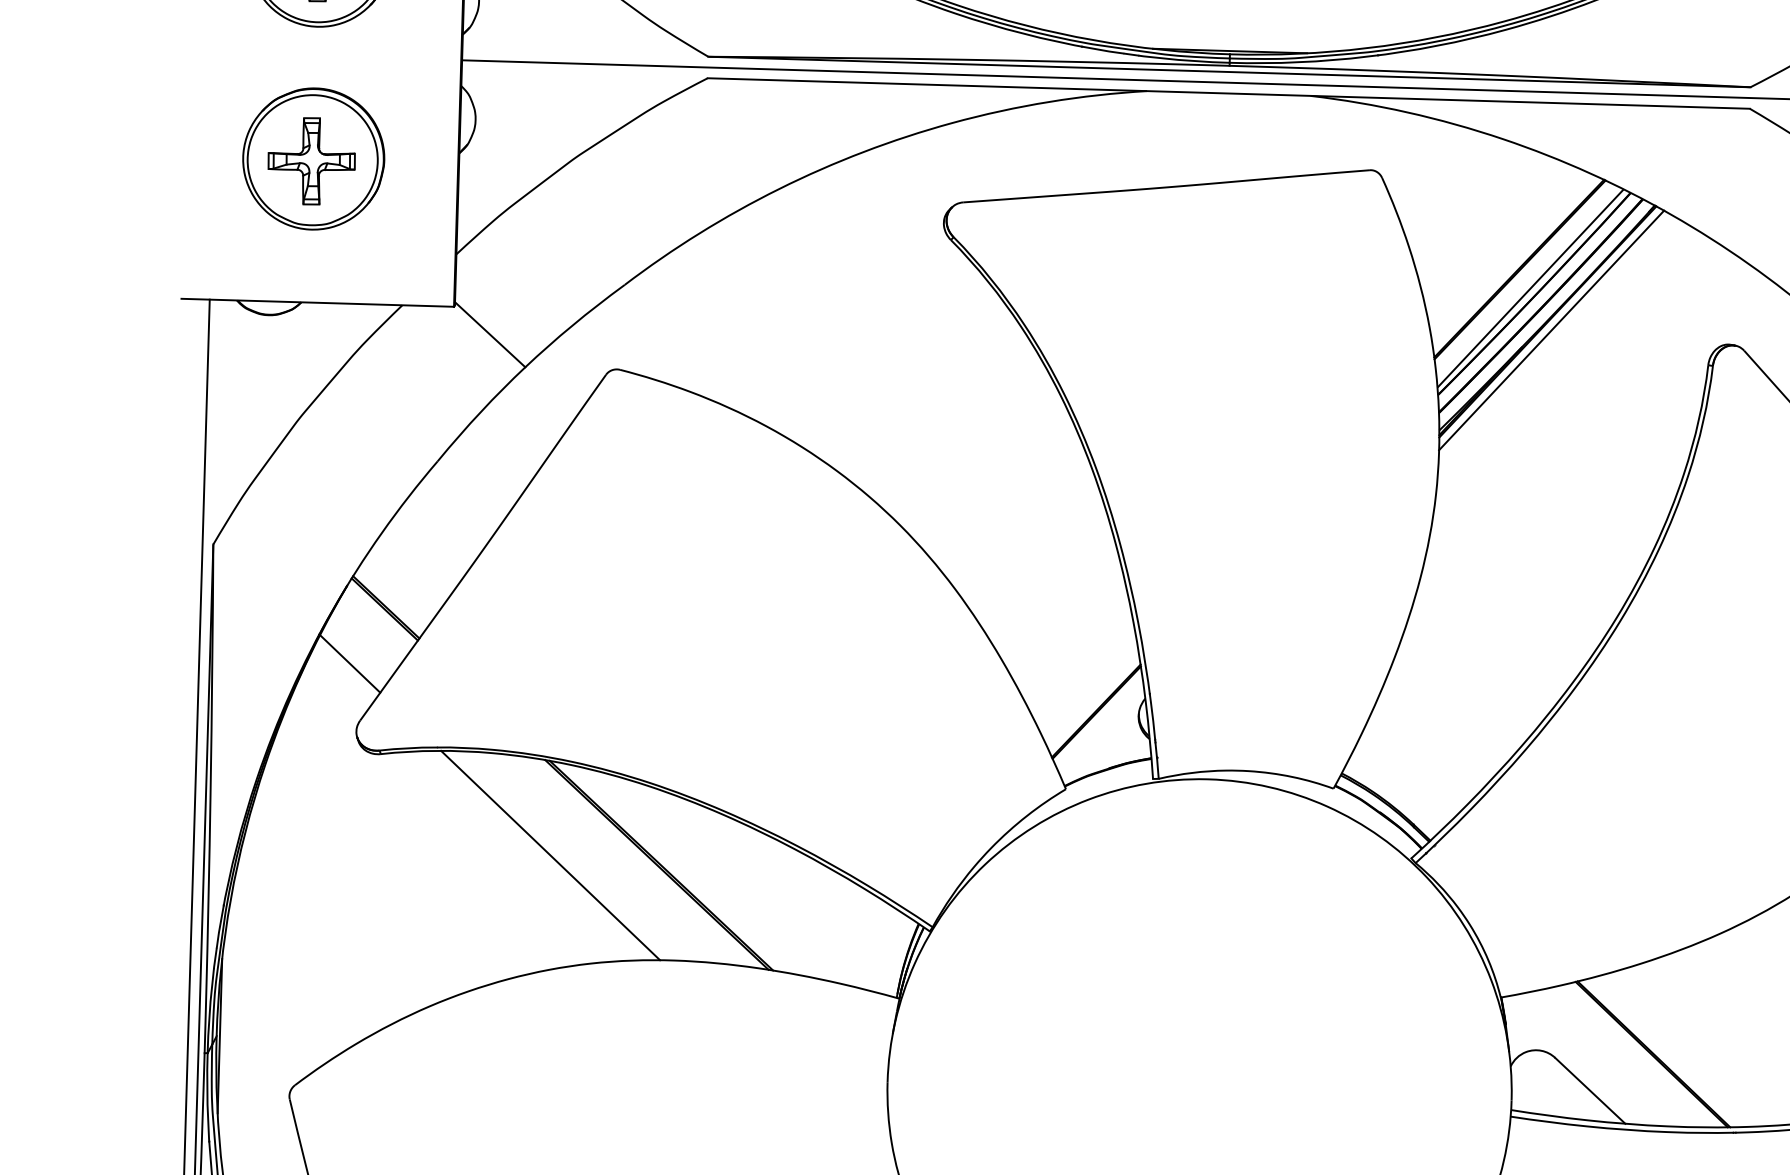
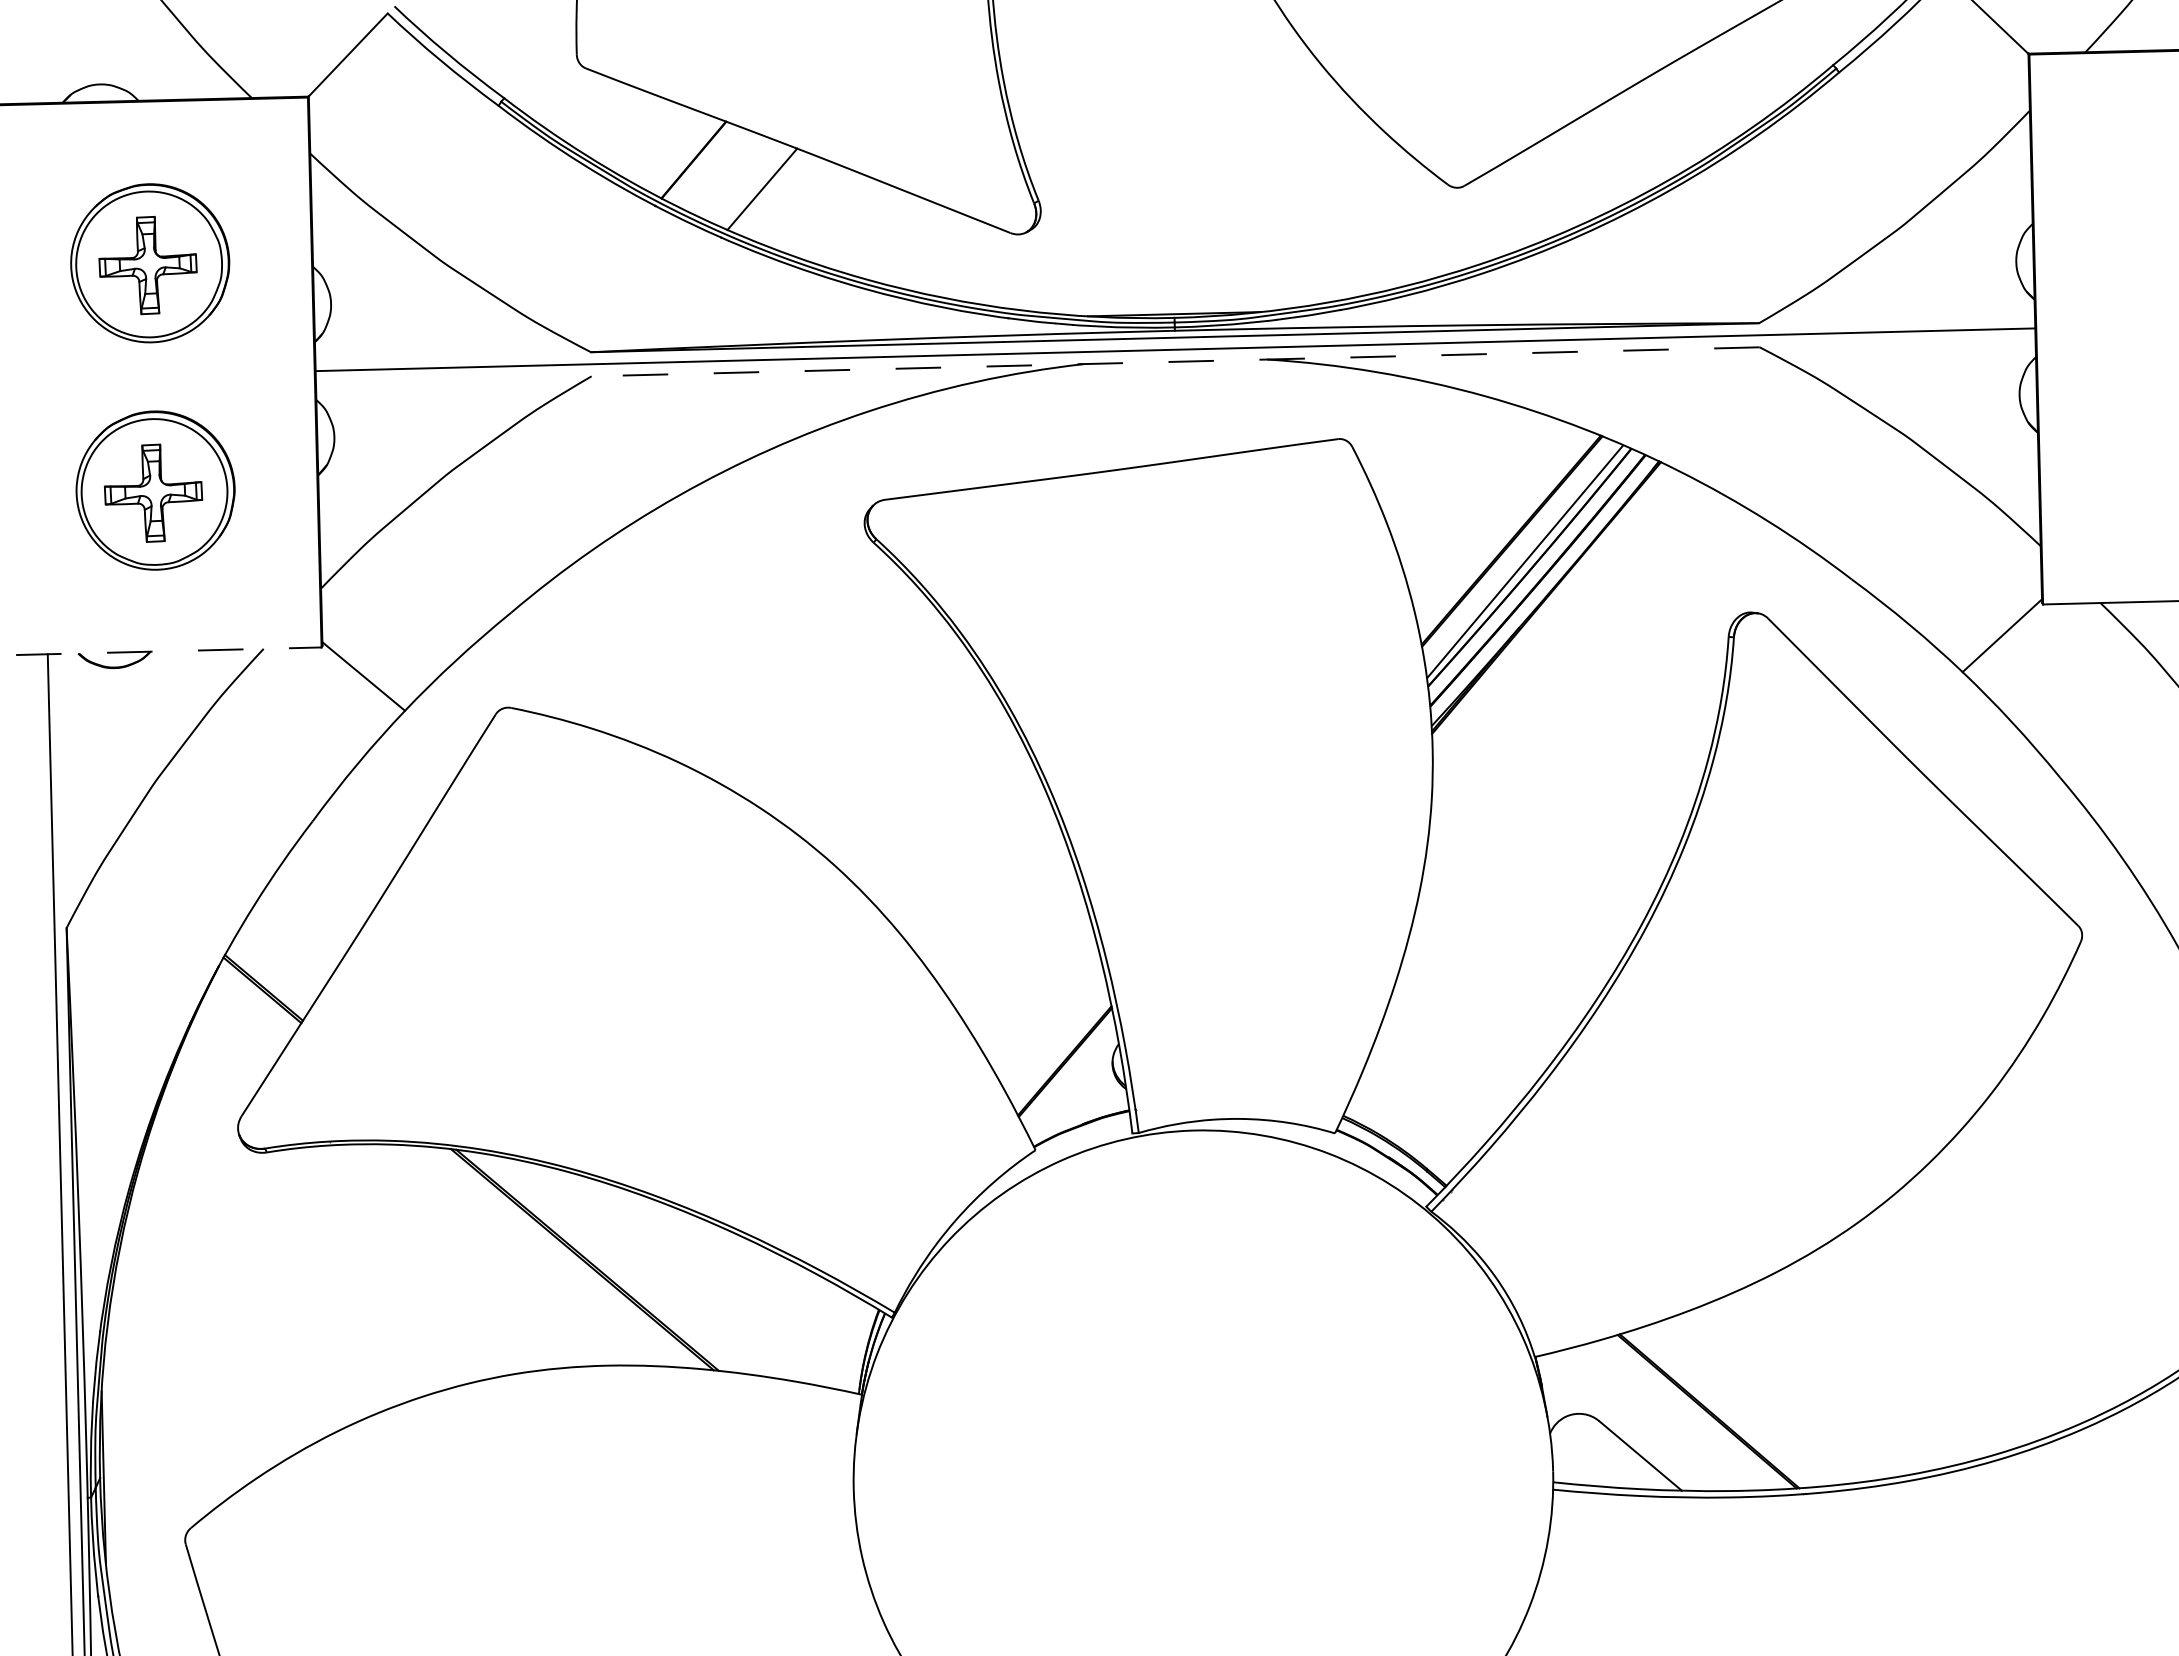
line: (1228, 93) -> (1175, 361), solid -> dashed
line: (317, 303) -> (168, 651), solid -> dashed
line: (1550, 330) -> (1550, 607), removed
line: (349, 663) -> (226, 1052), removed
line: (550, 855) -> (462, 1255), removed

